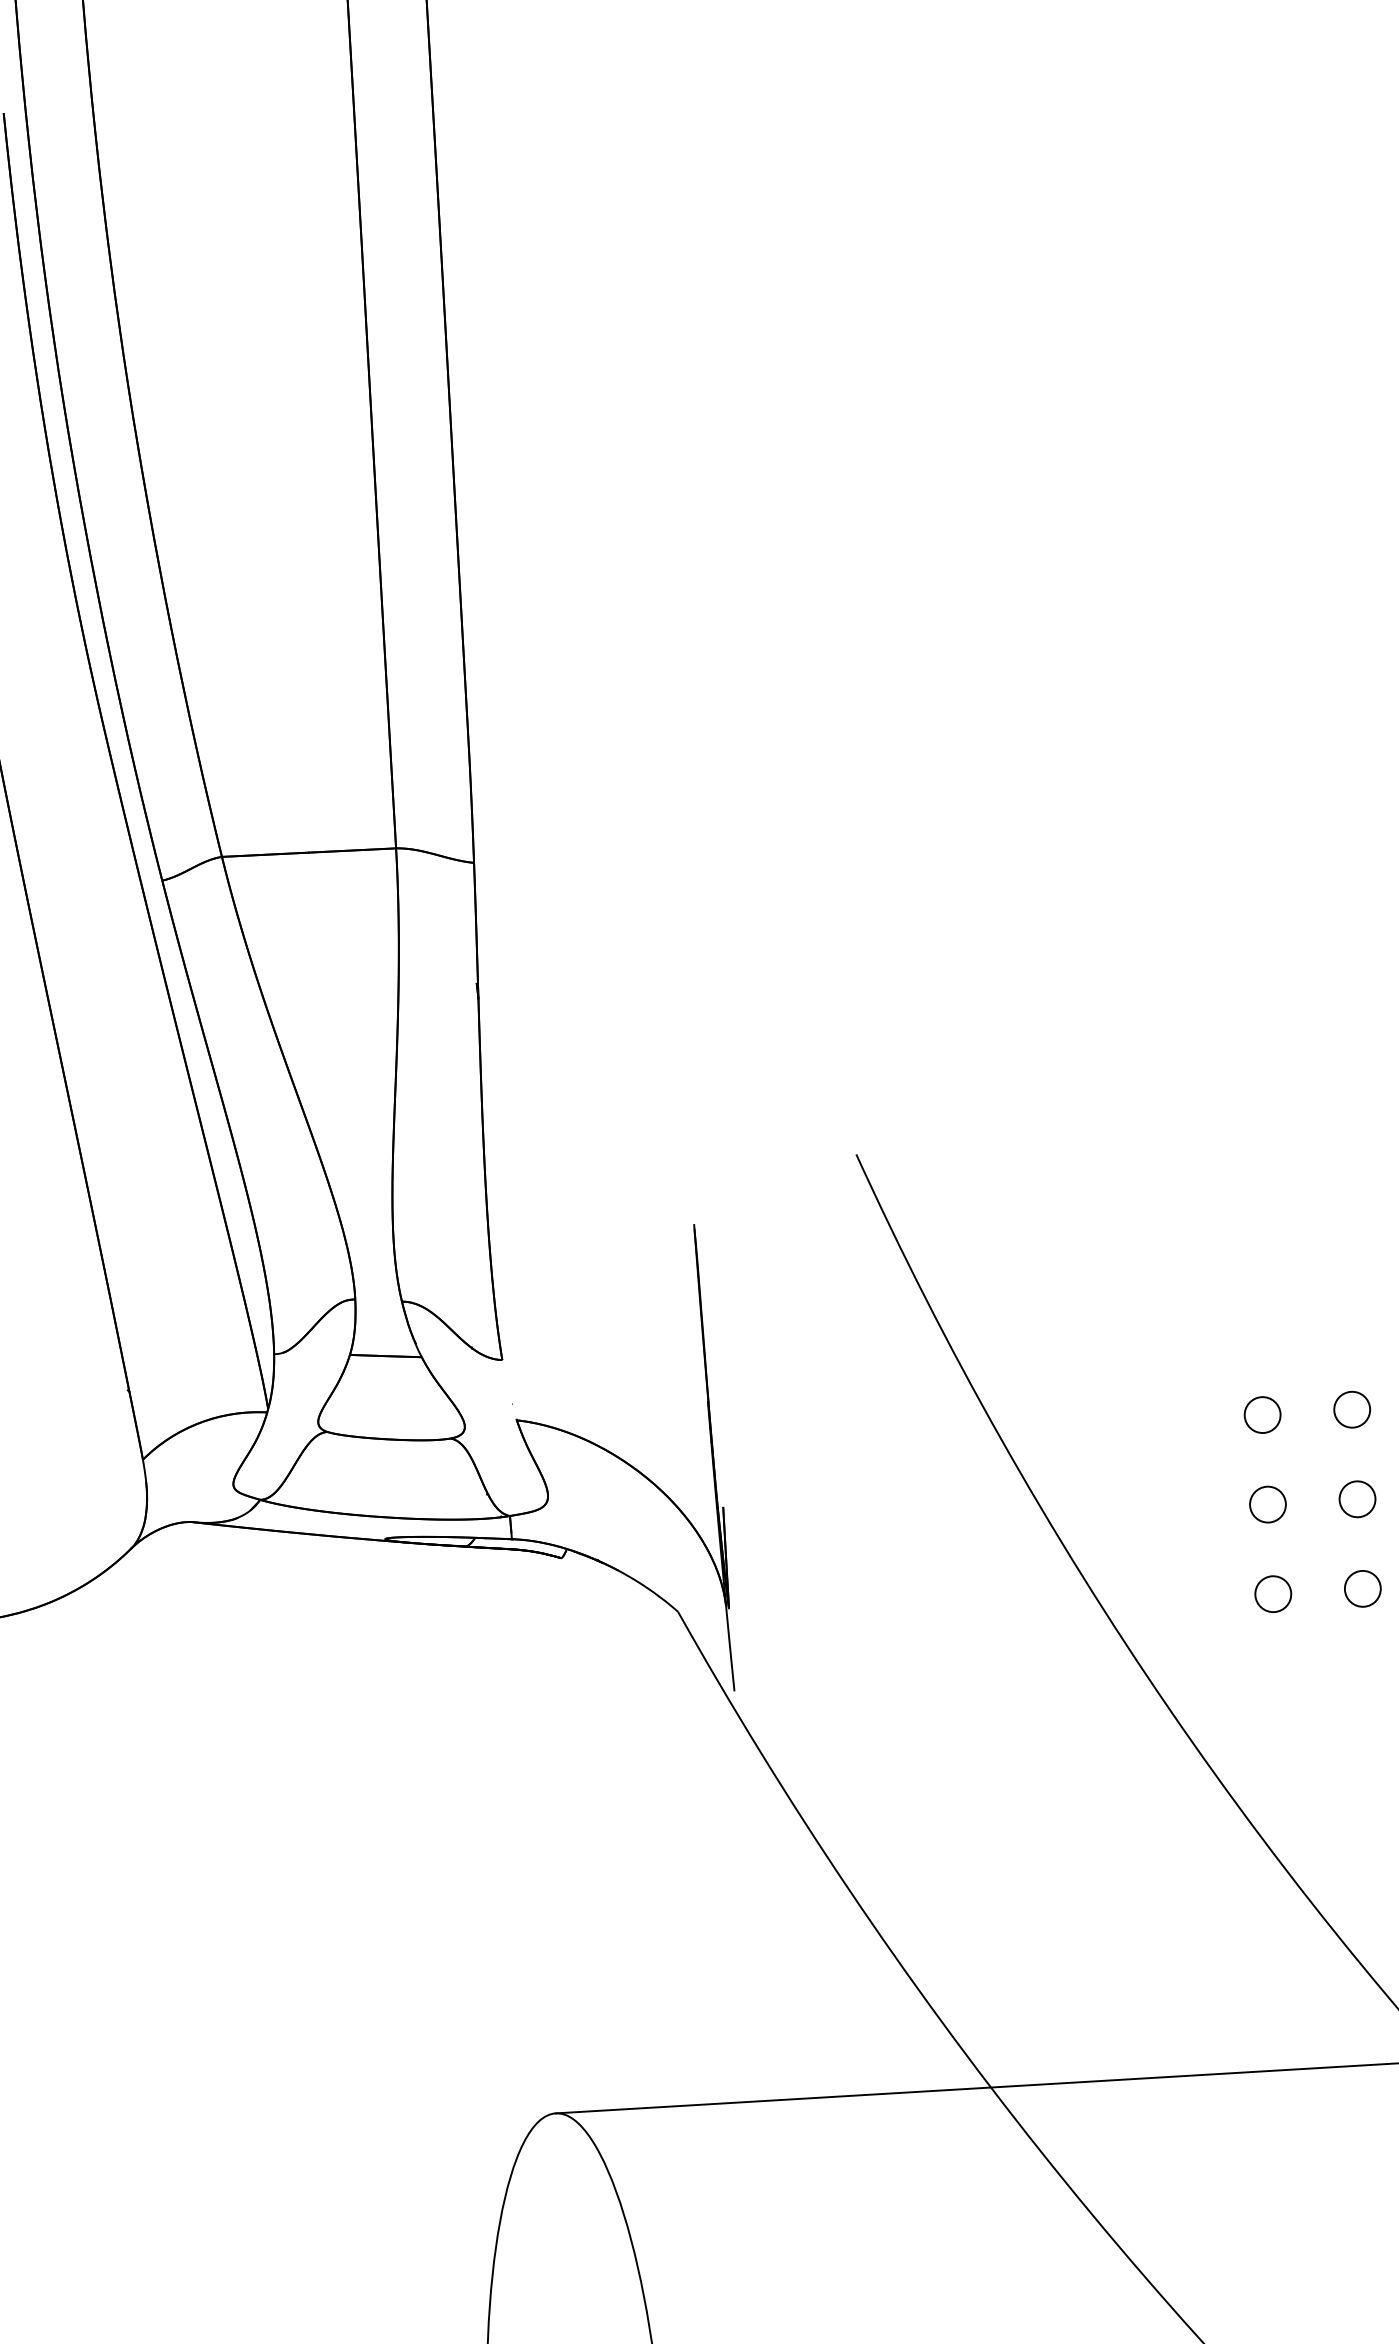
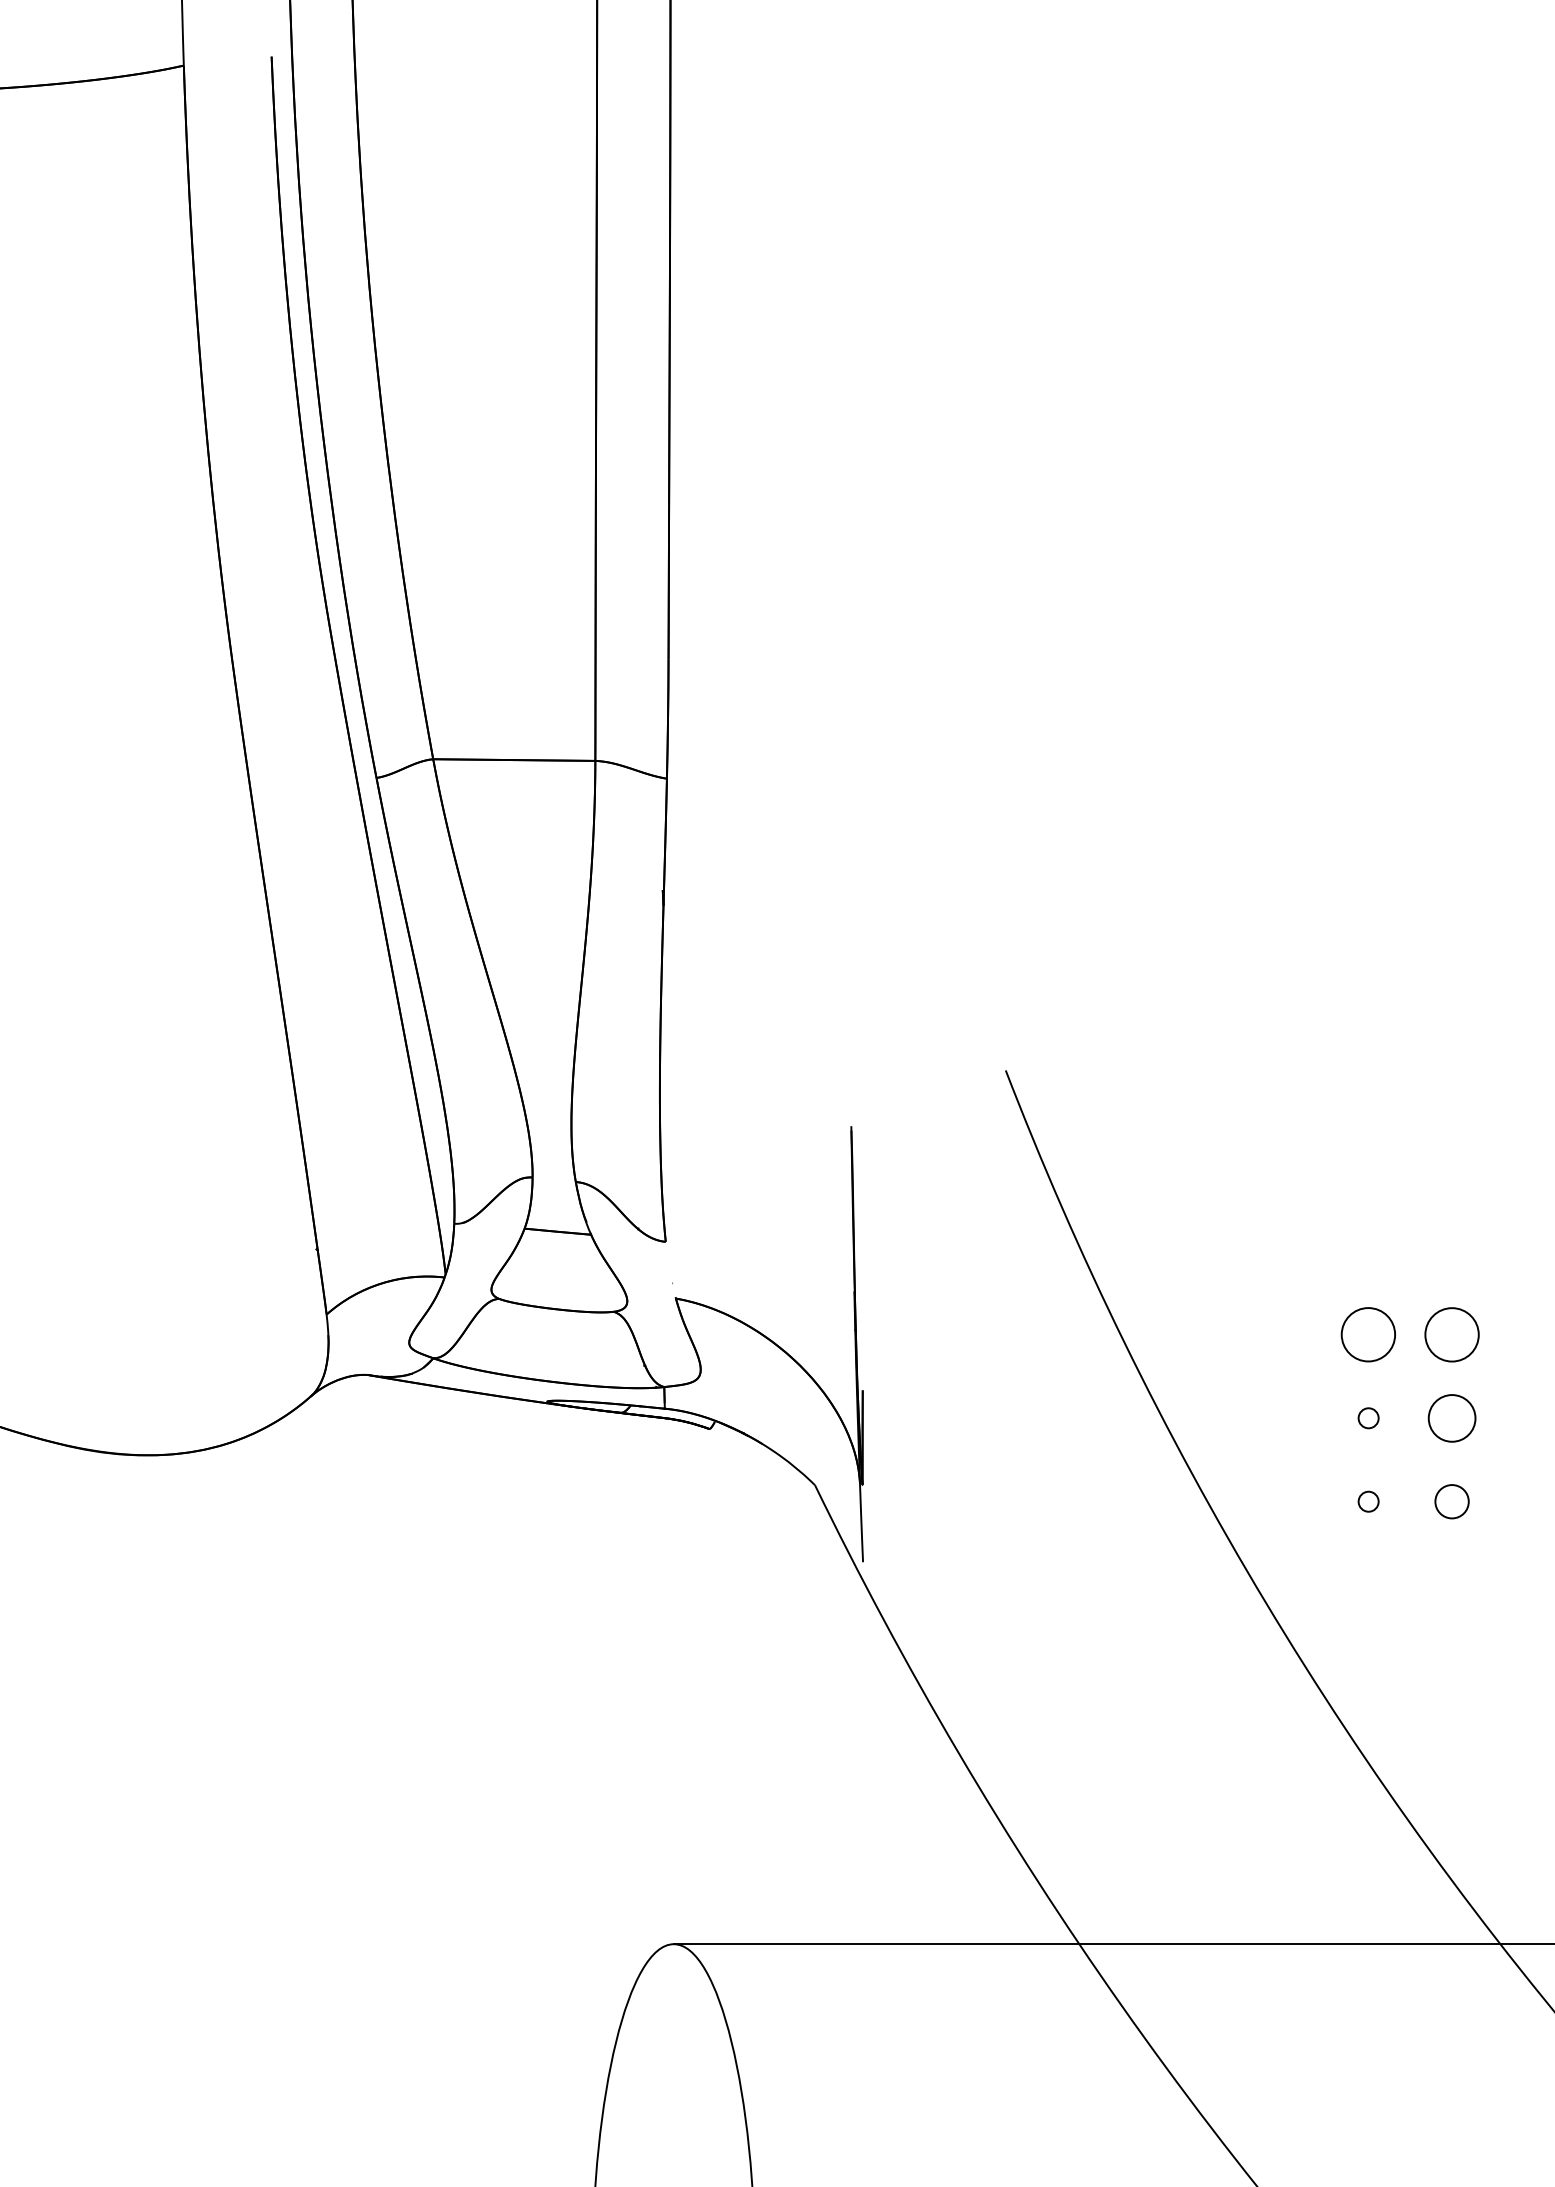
circle: (1351, 1409) -> (1451, 1334), size x1.6
circle: (1262, 1414) -> (1368, 1334), size x1.6
circle: (1356, 1498) -> (1451, 1417), size x1.4
circle: (1267, 1503) -> (1368, 1417), size x0.6
circle: (1273, 1593) -> (1368, 1501), size x0.6

